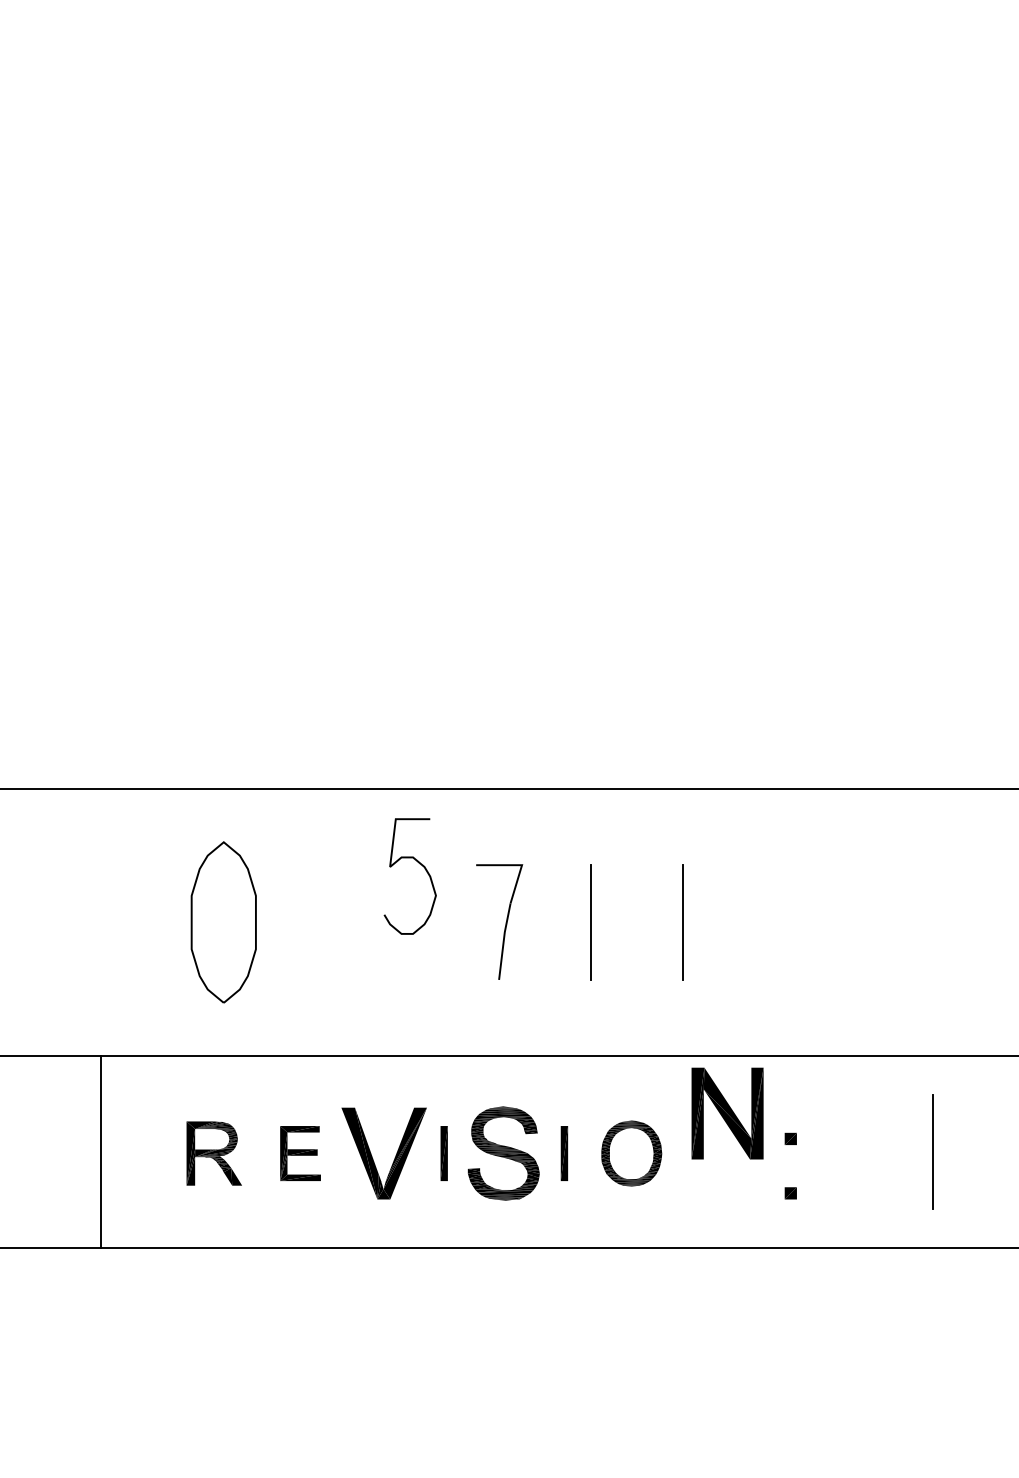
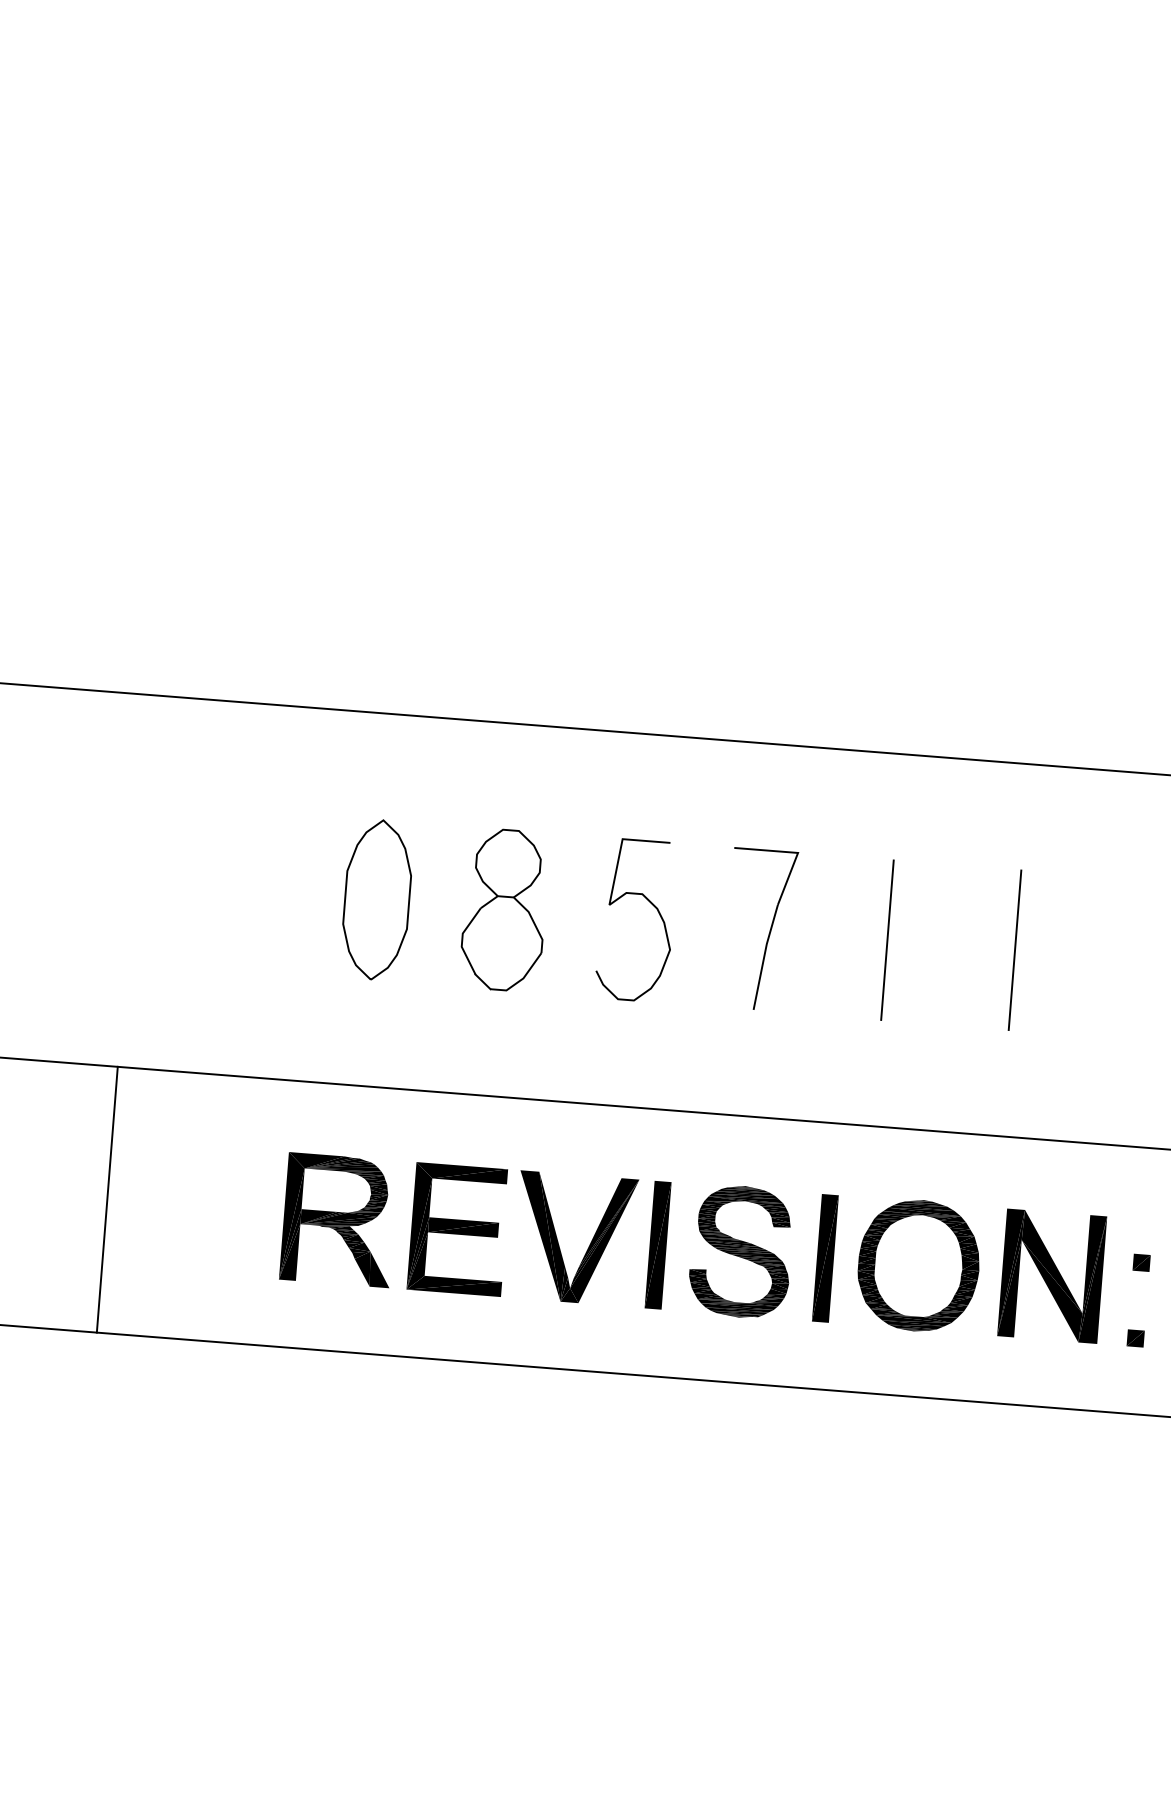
curve: (419, 864) -> (650, 904), moved
part: (223, 922) -> (376, 899), size x0.71
part: (315, 922) -> (504, 910), added
part: (727, 1113) -> (1052, 1276), moved
line: (100, 1151) -> (107, 1198), moved
part: (213, 1153) -> (337, 1219), size x1.43
part: (300, 1153) -> (458, 1229), size x1.67
part: (444, 1153) -> (658, 1245), size x1.67
part: (564, 1153) -> (825, 1258), size x1.67
part: (631, 1153) -> (918, 1265), size x1.43

